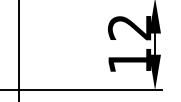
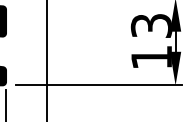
text: (129, 28) -> (151, 26), 12 -> 13

